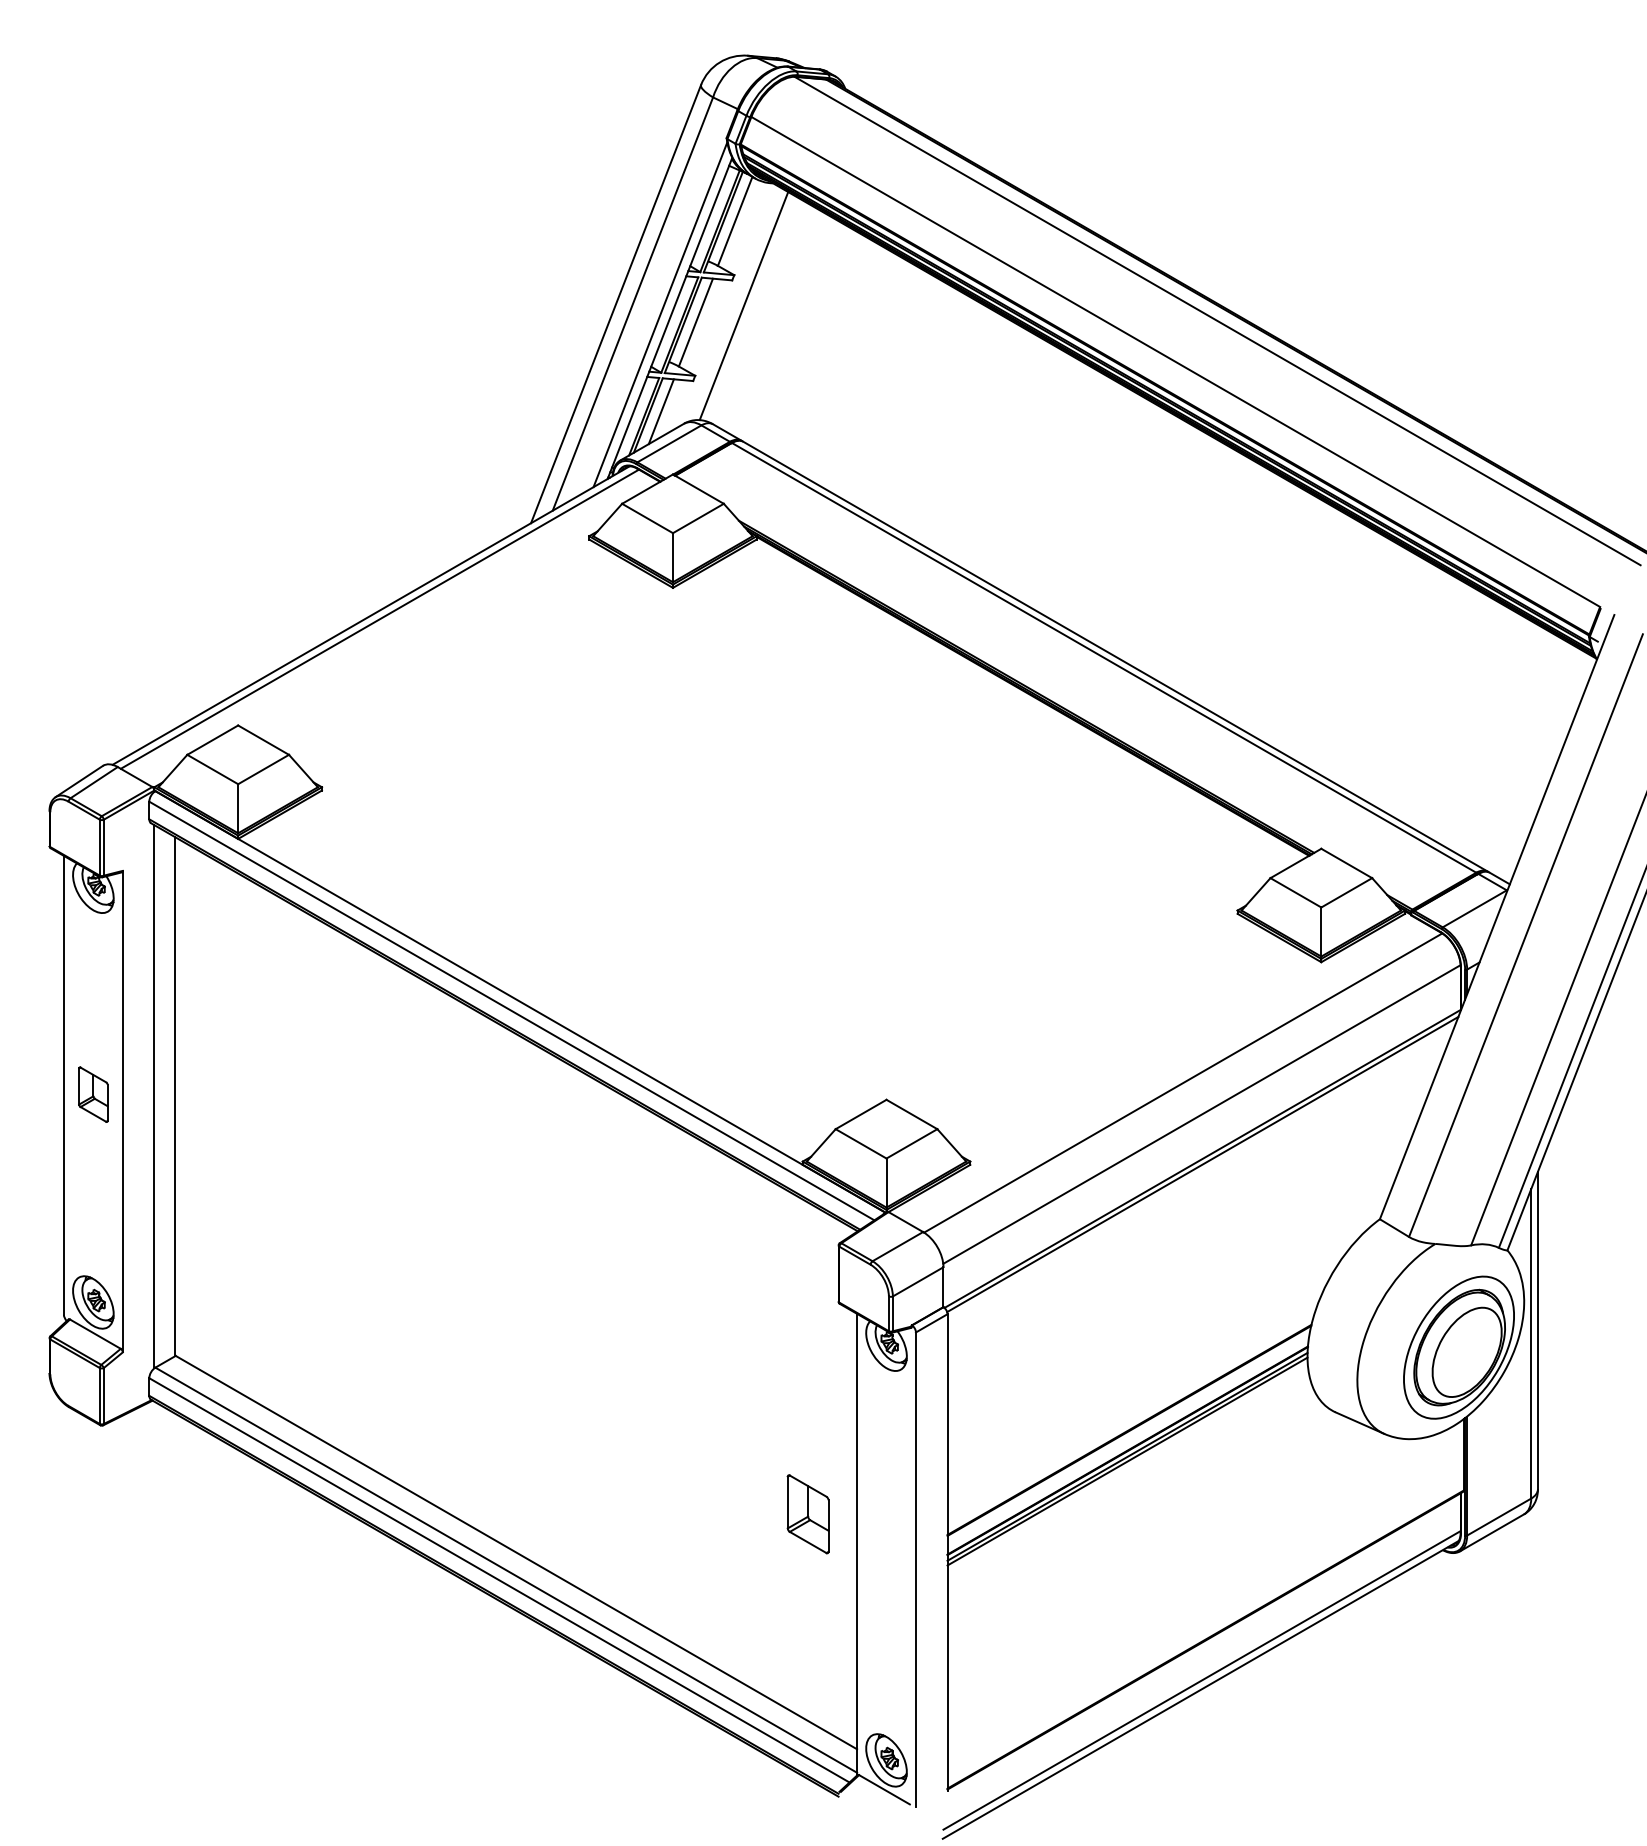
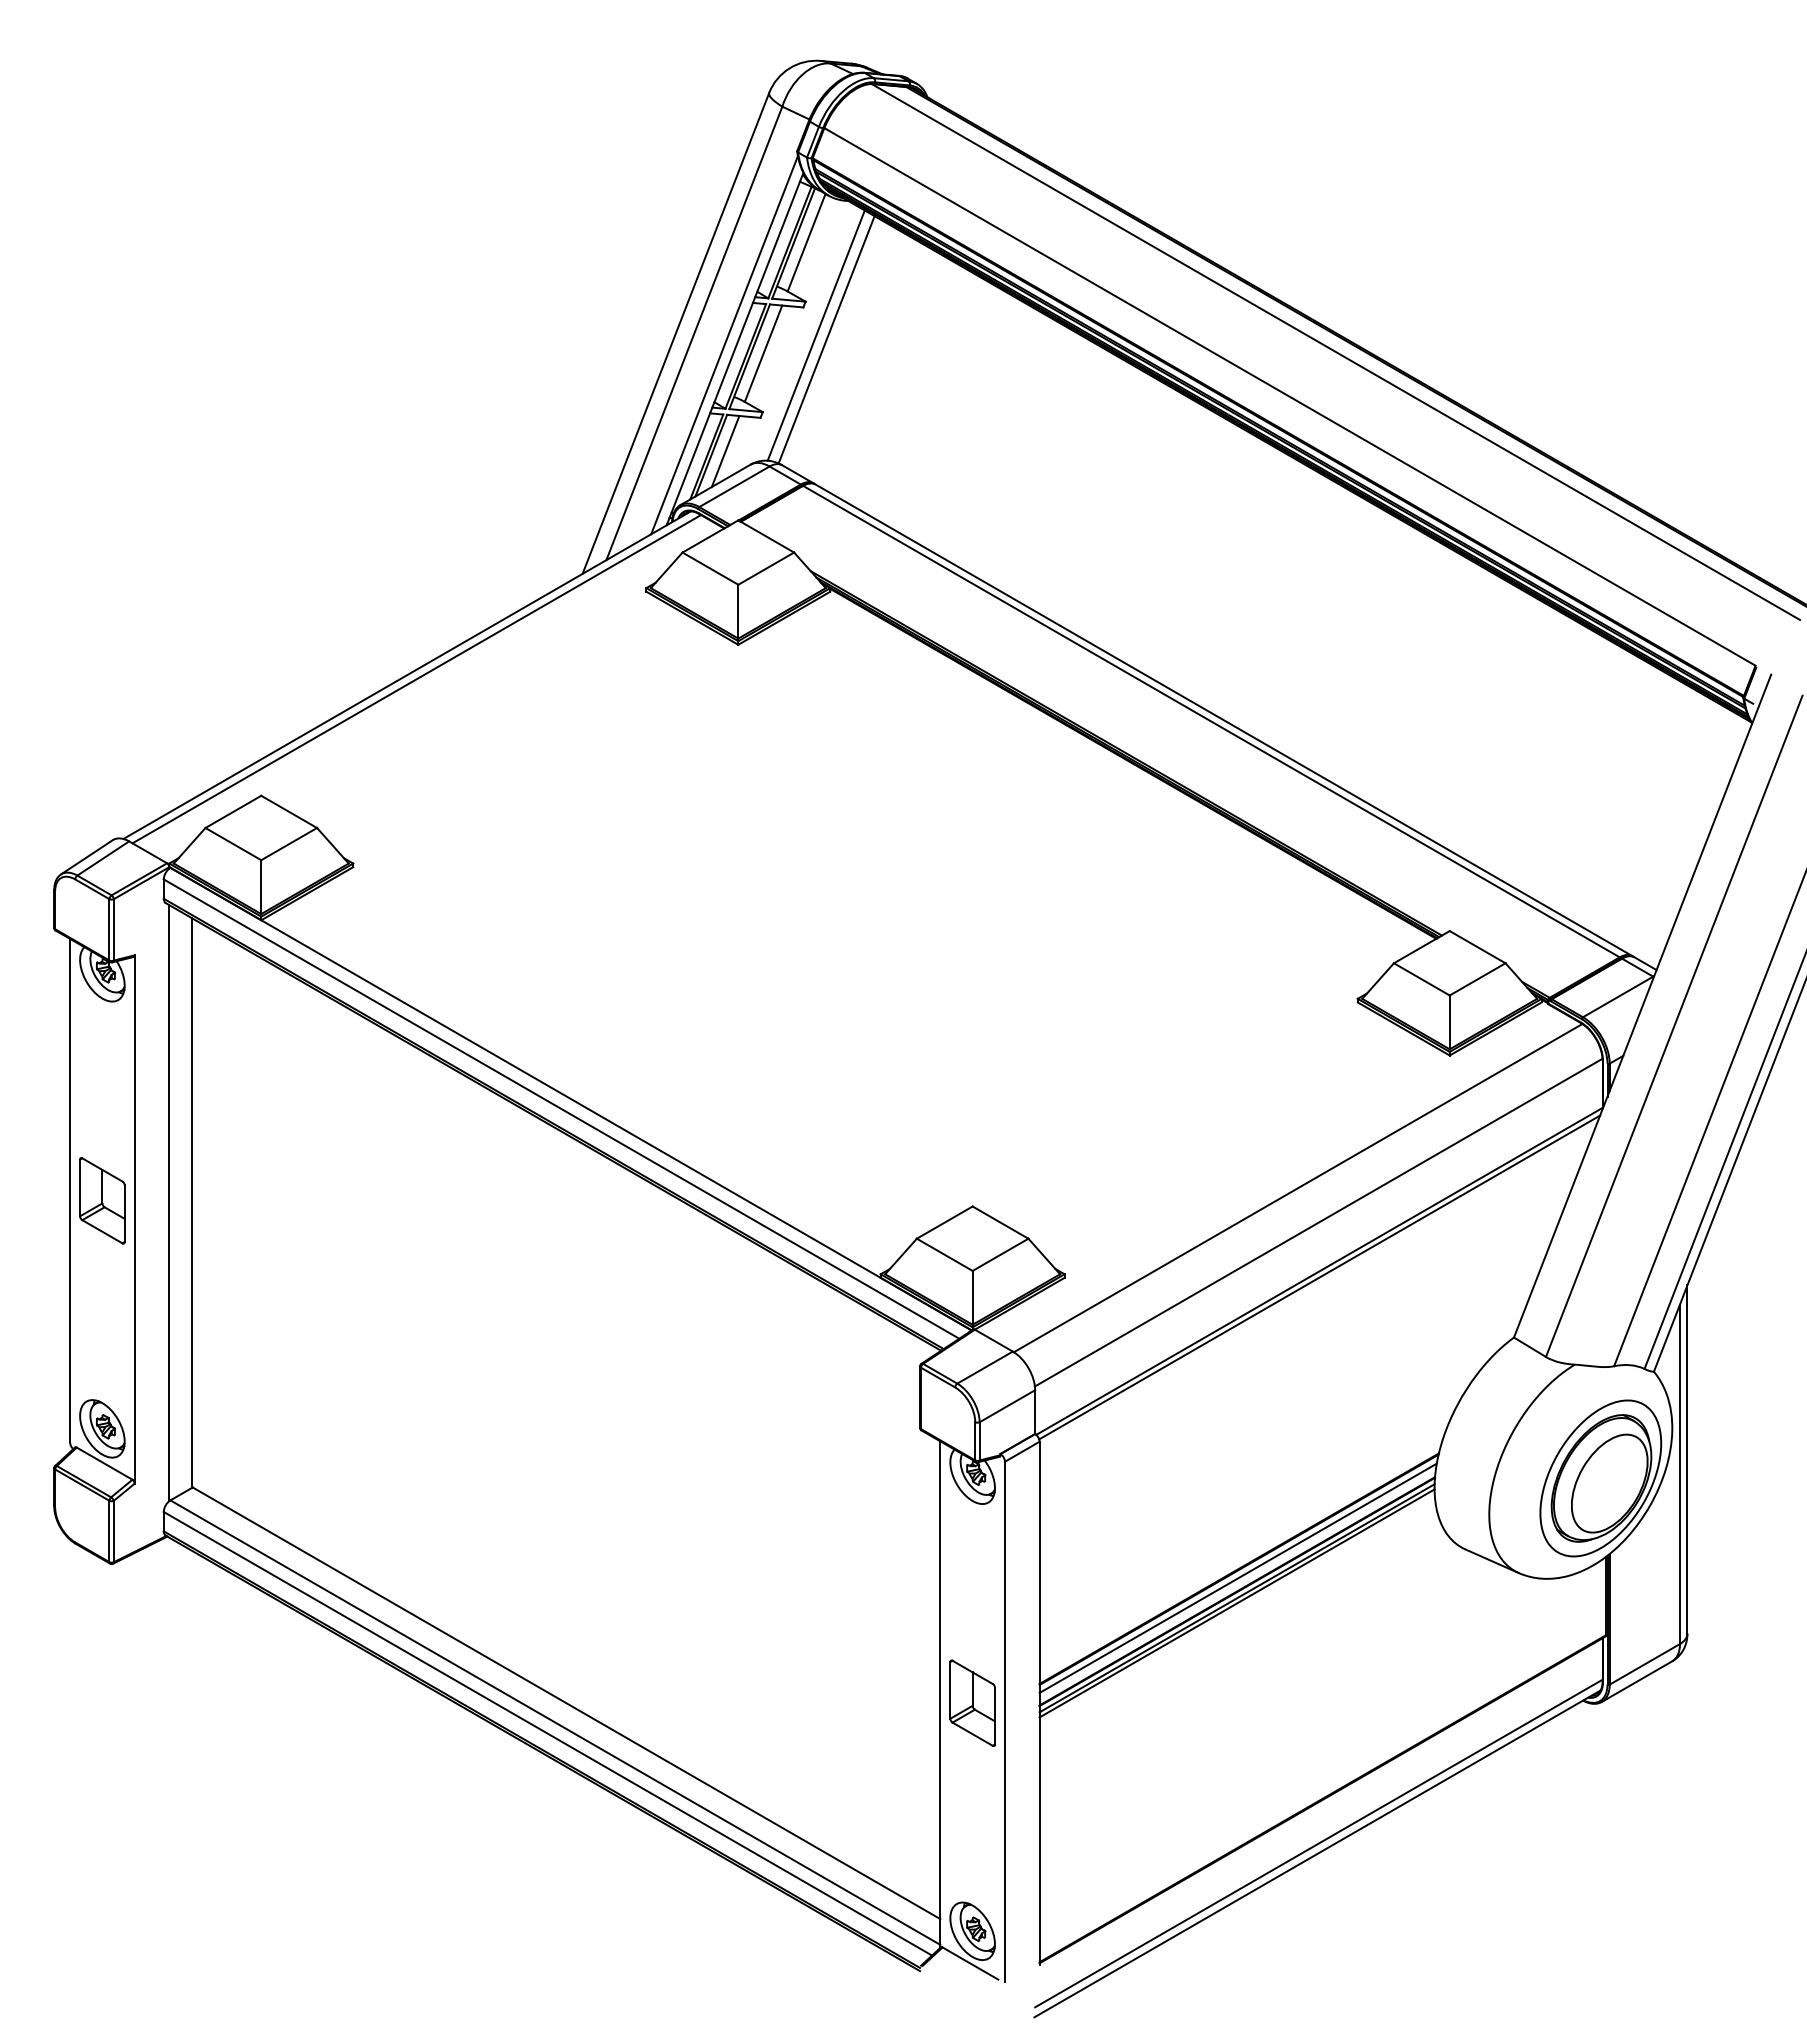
line: (753, 309) -> (826, 339), added
part: (93, 1094) -> (102, 1200), size x1.43
line: (1127, 1437) -> (1237, 1577), added
part: (808, 1513) -> (972, 1702), moved

